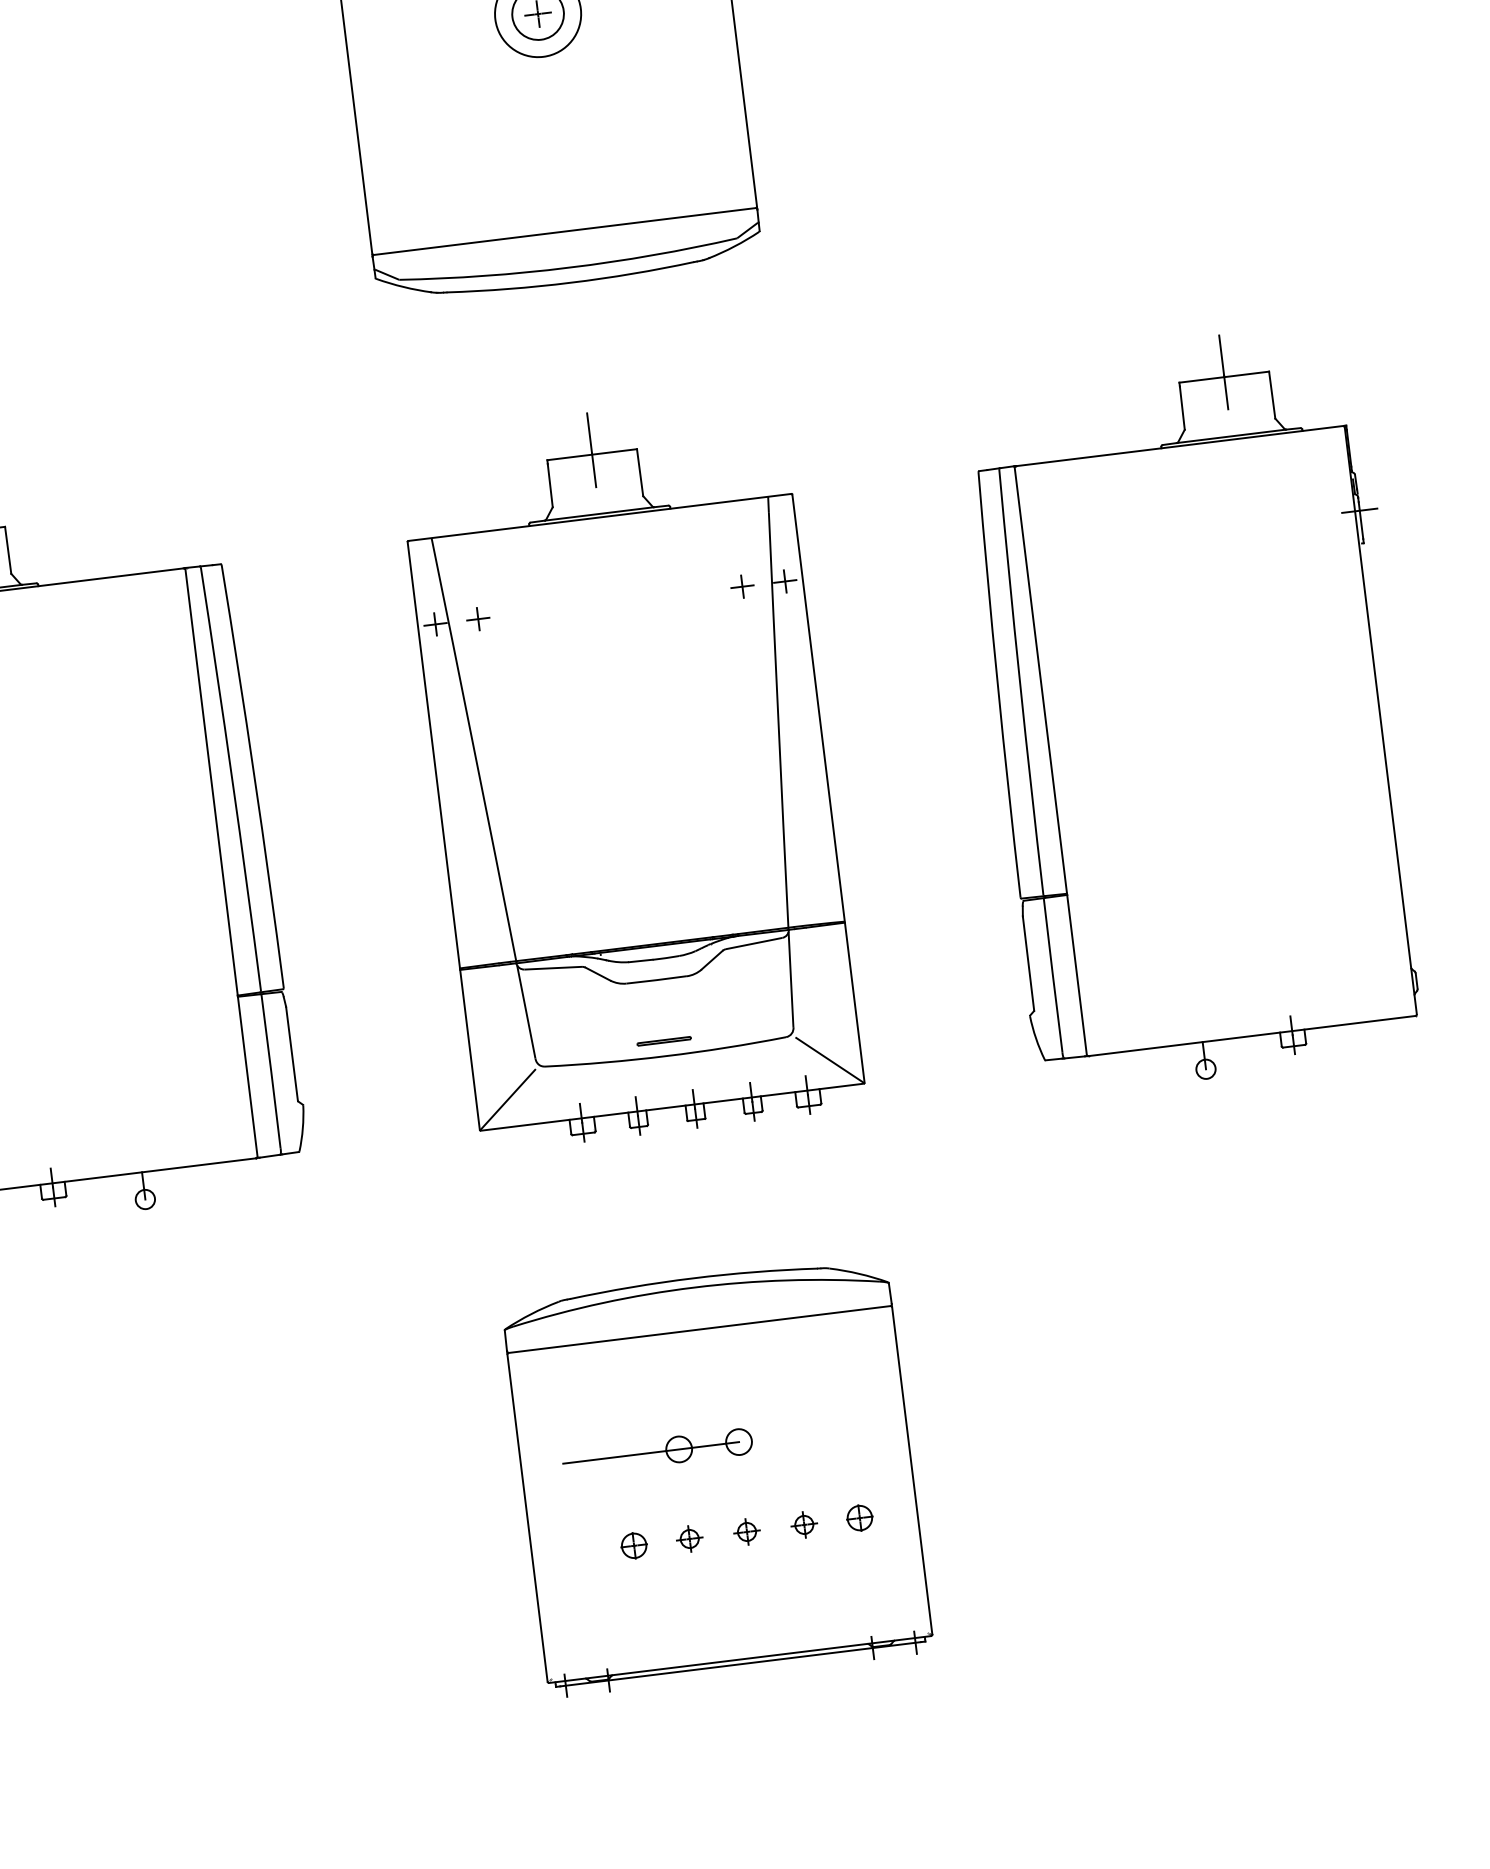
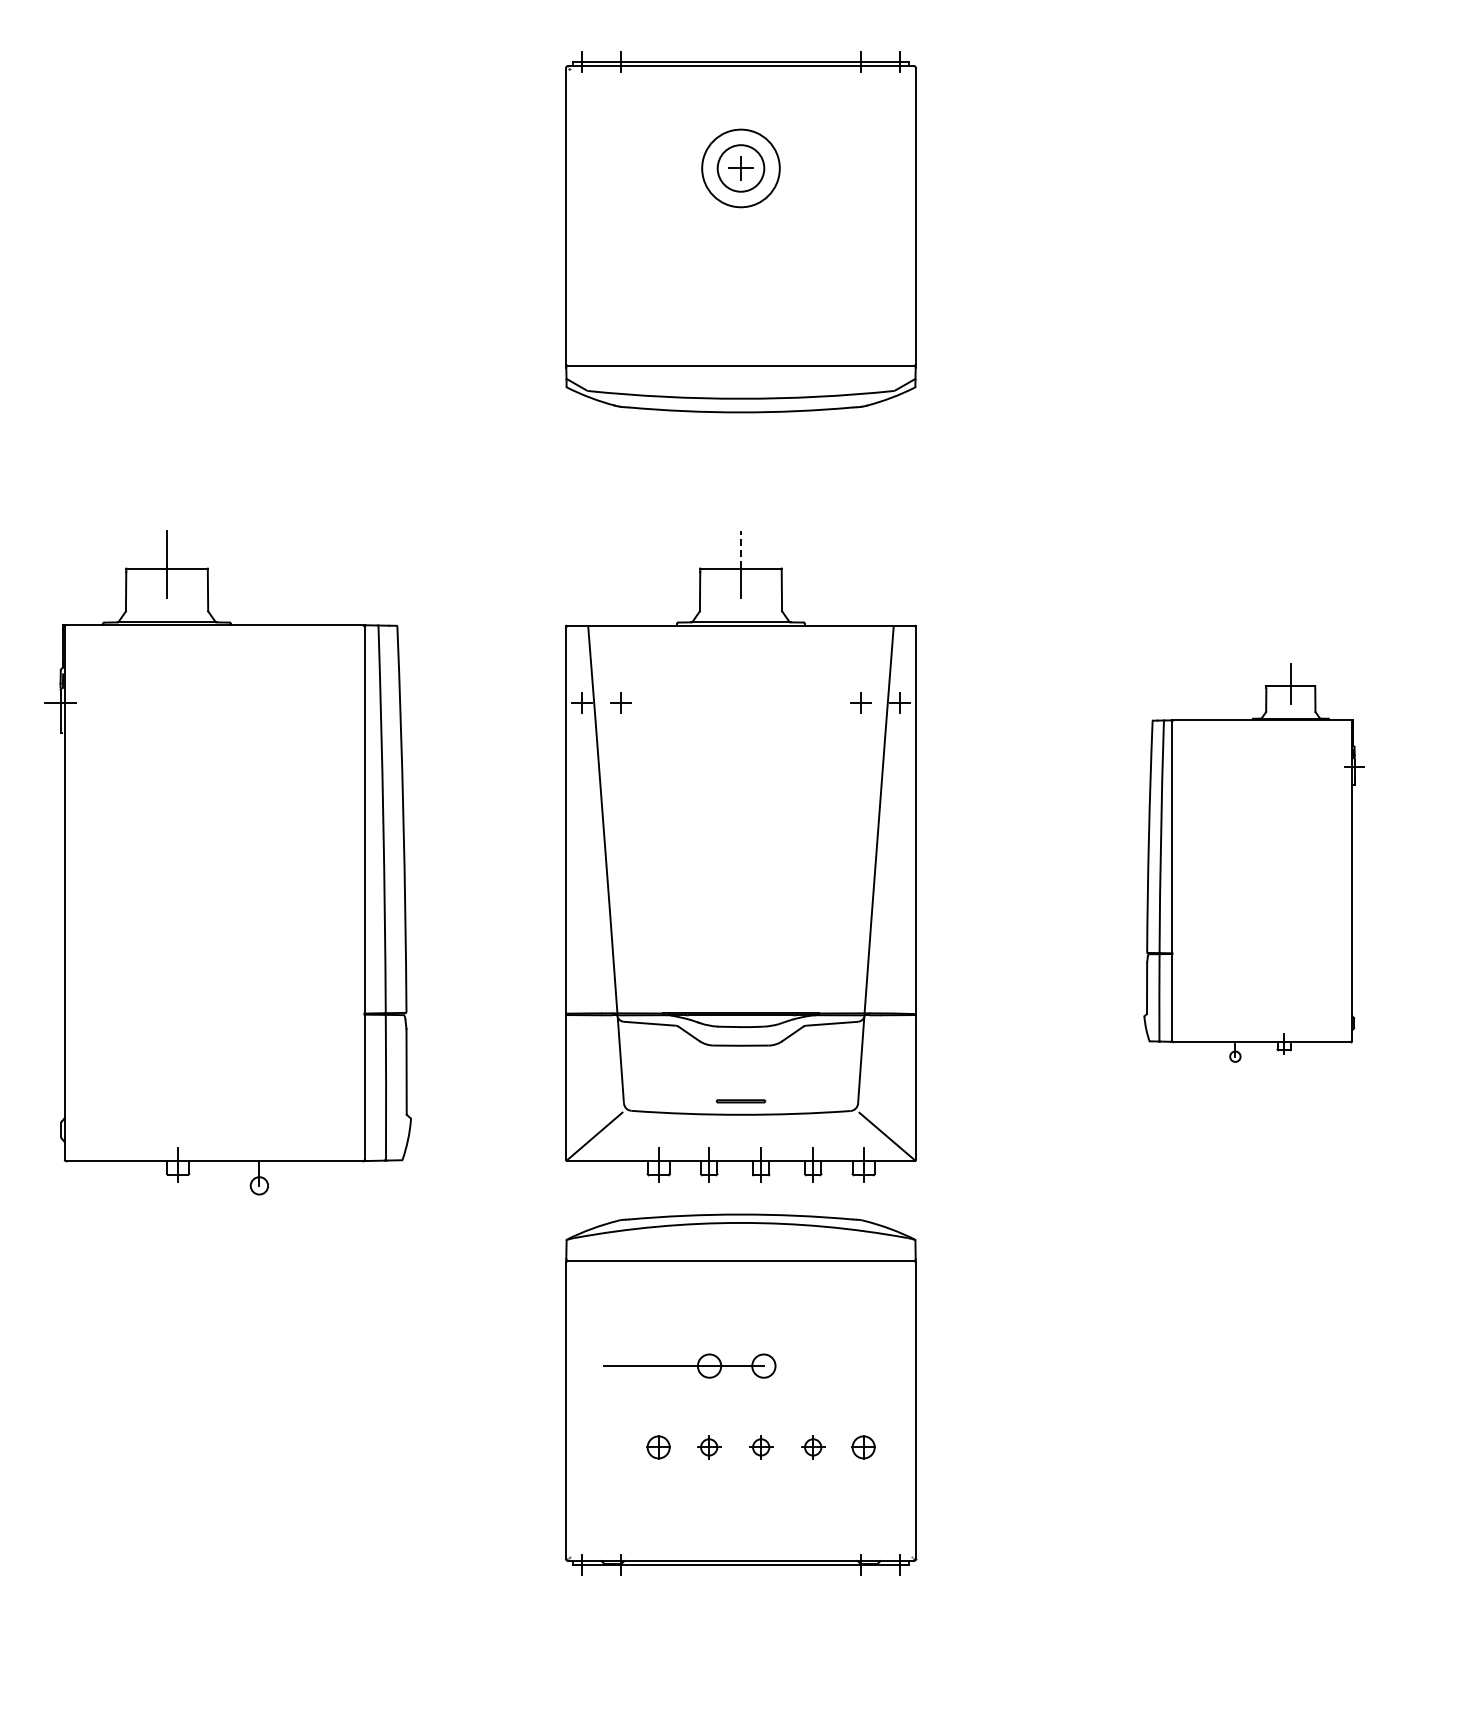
line: (590, 432) -> (741, 548), solid -> dashed
part: (1197, 708) -> (1254, 862), size x0.6
part: (718, 1476) -> (741, 1394), moved

